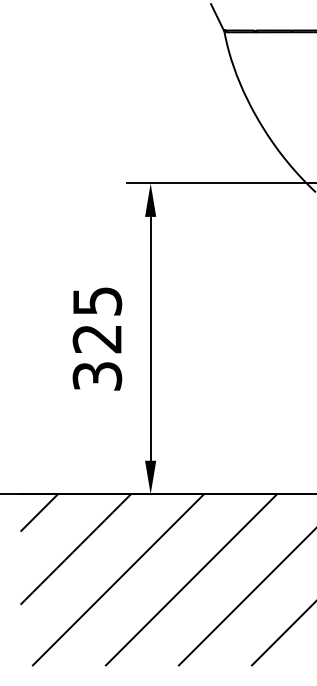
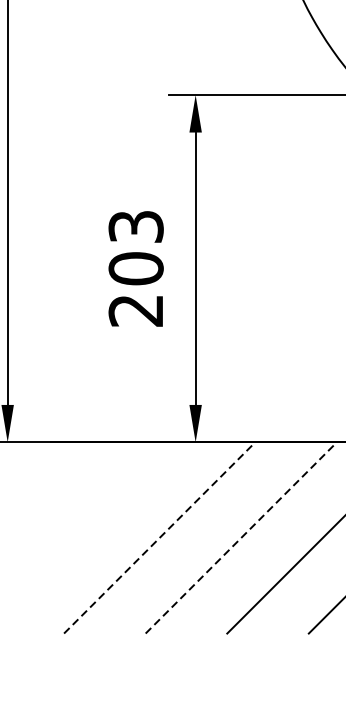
text: (97, 338) -> (136, 268), 325 -> 203
line: (39, 512) -> (71, 462), removed
line: (76, 548) -> (112, 502), removed
line: (118, 579) -> (159, 537), solid -> dashed
line: (191, 579) -> (241, 537), solid -> dashed

